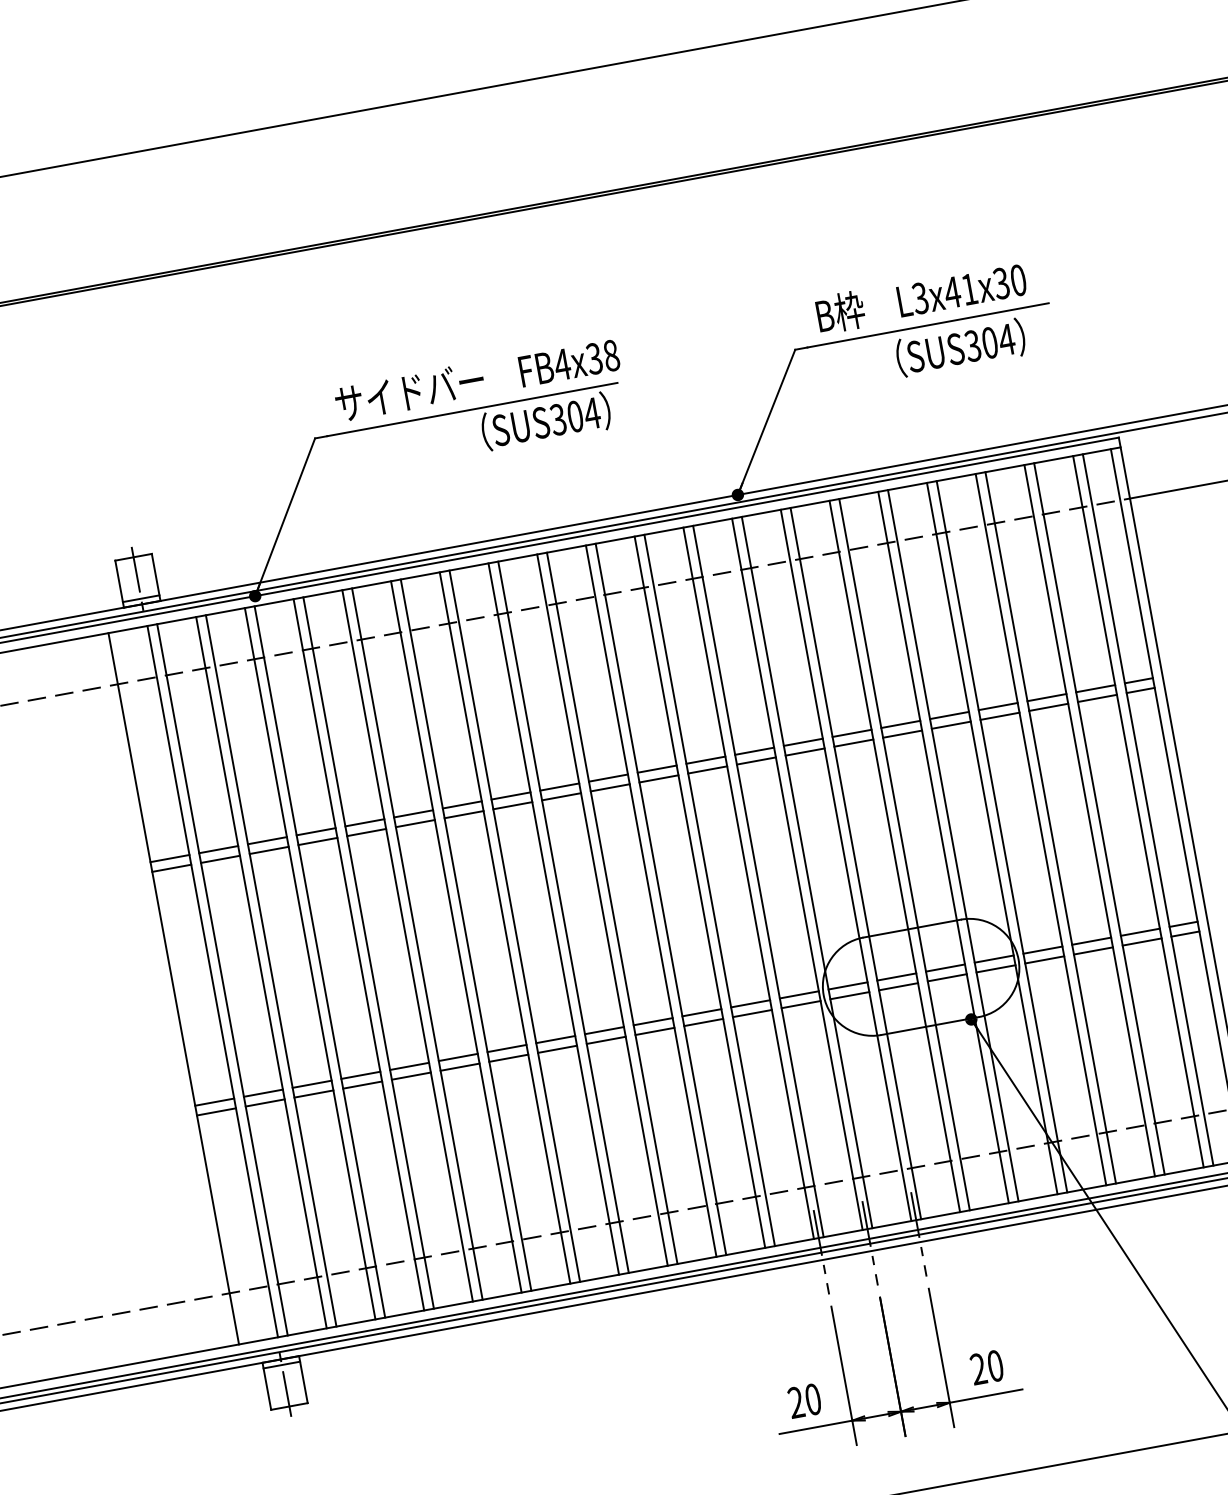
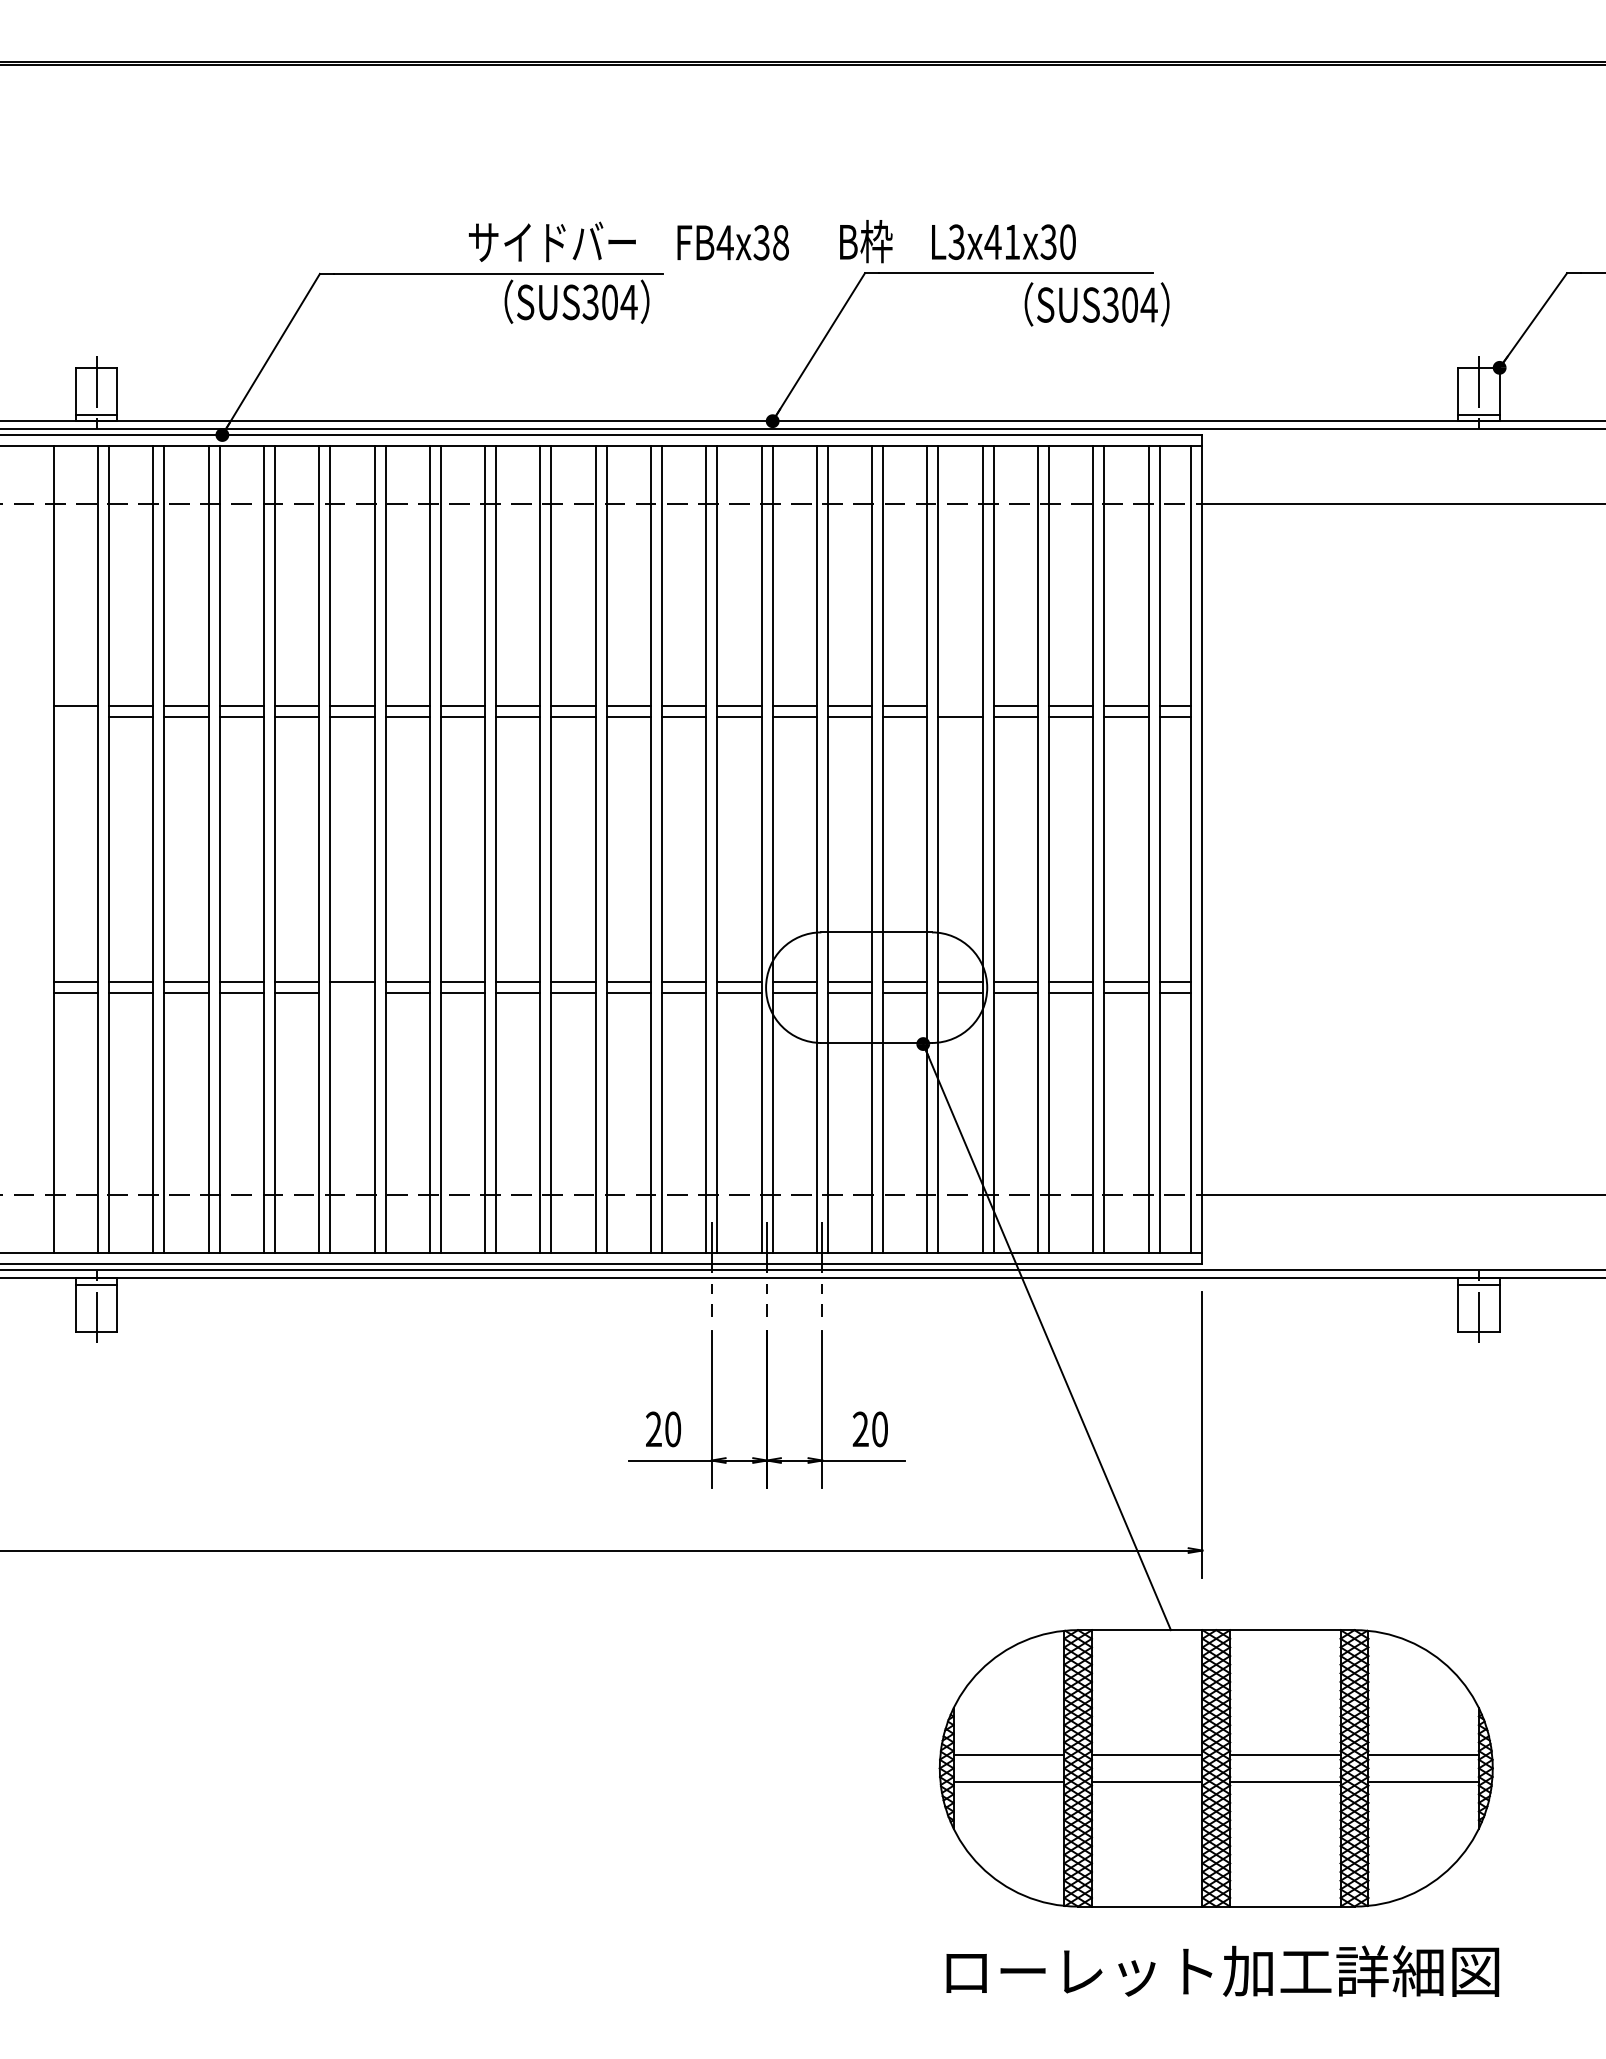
text: (921, 297) -> (957, 241), moved
text: (960, 347) -> (1096, 304), moved
text: (476, 379) -> (628, 241), moved
line: (949, 715) -> (960, 705), removed
line: (171, 868) -> (75, 717), removed
line: (460, 1067) -> (352, 993), removed

